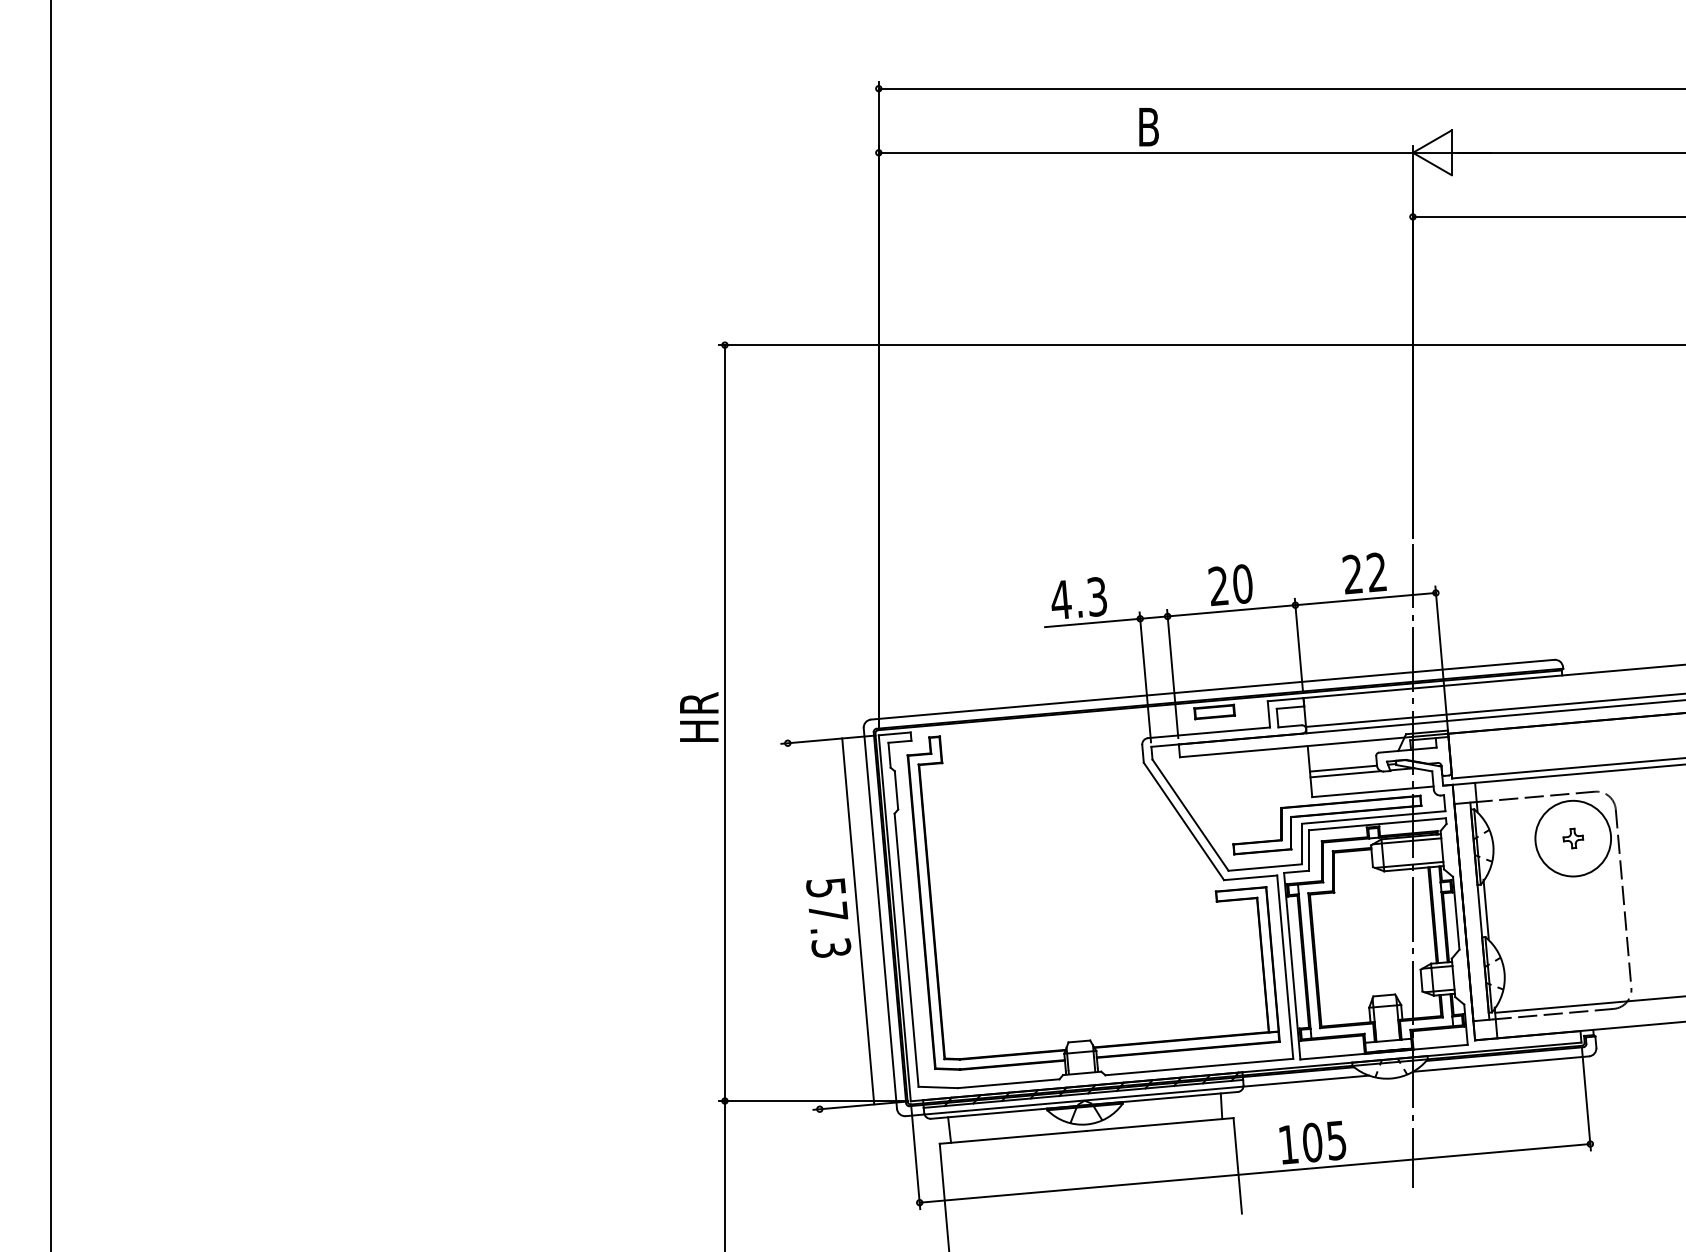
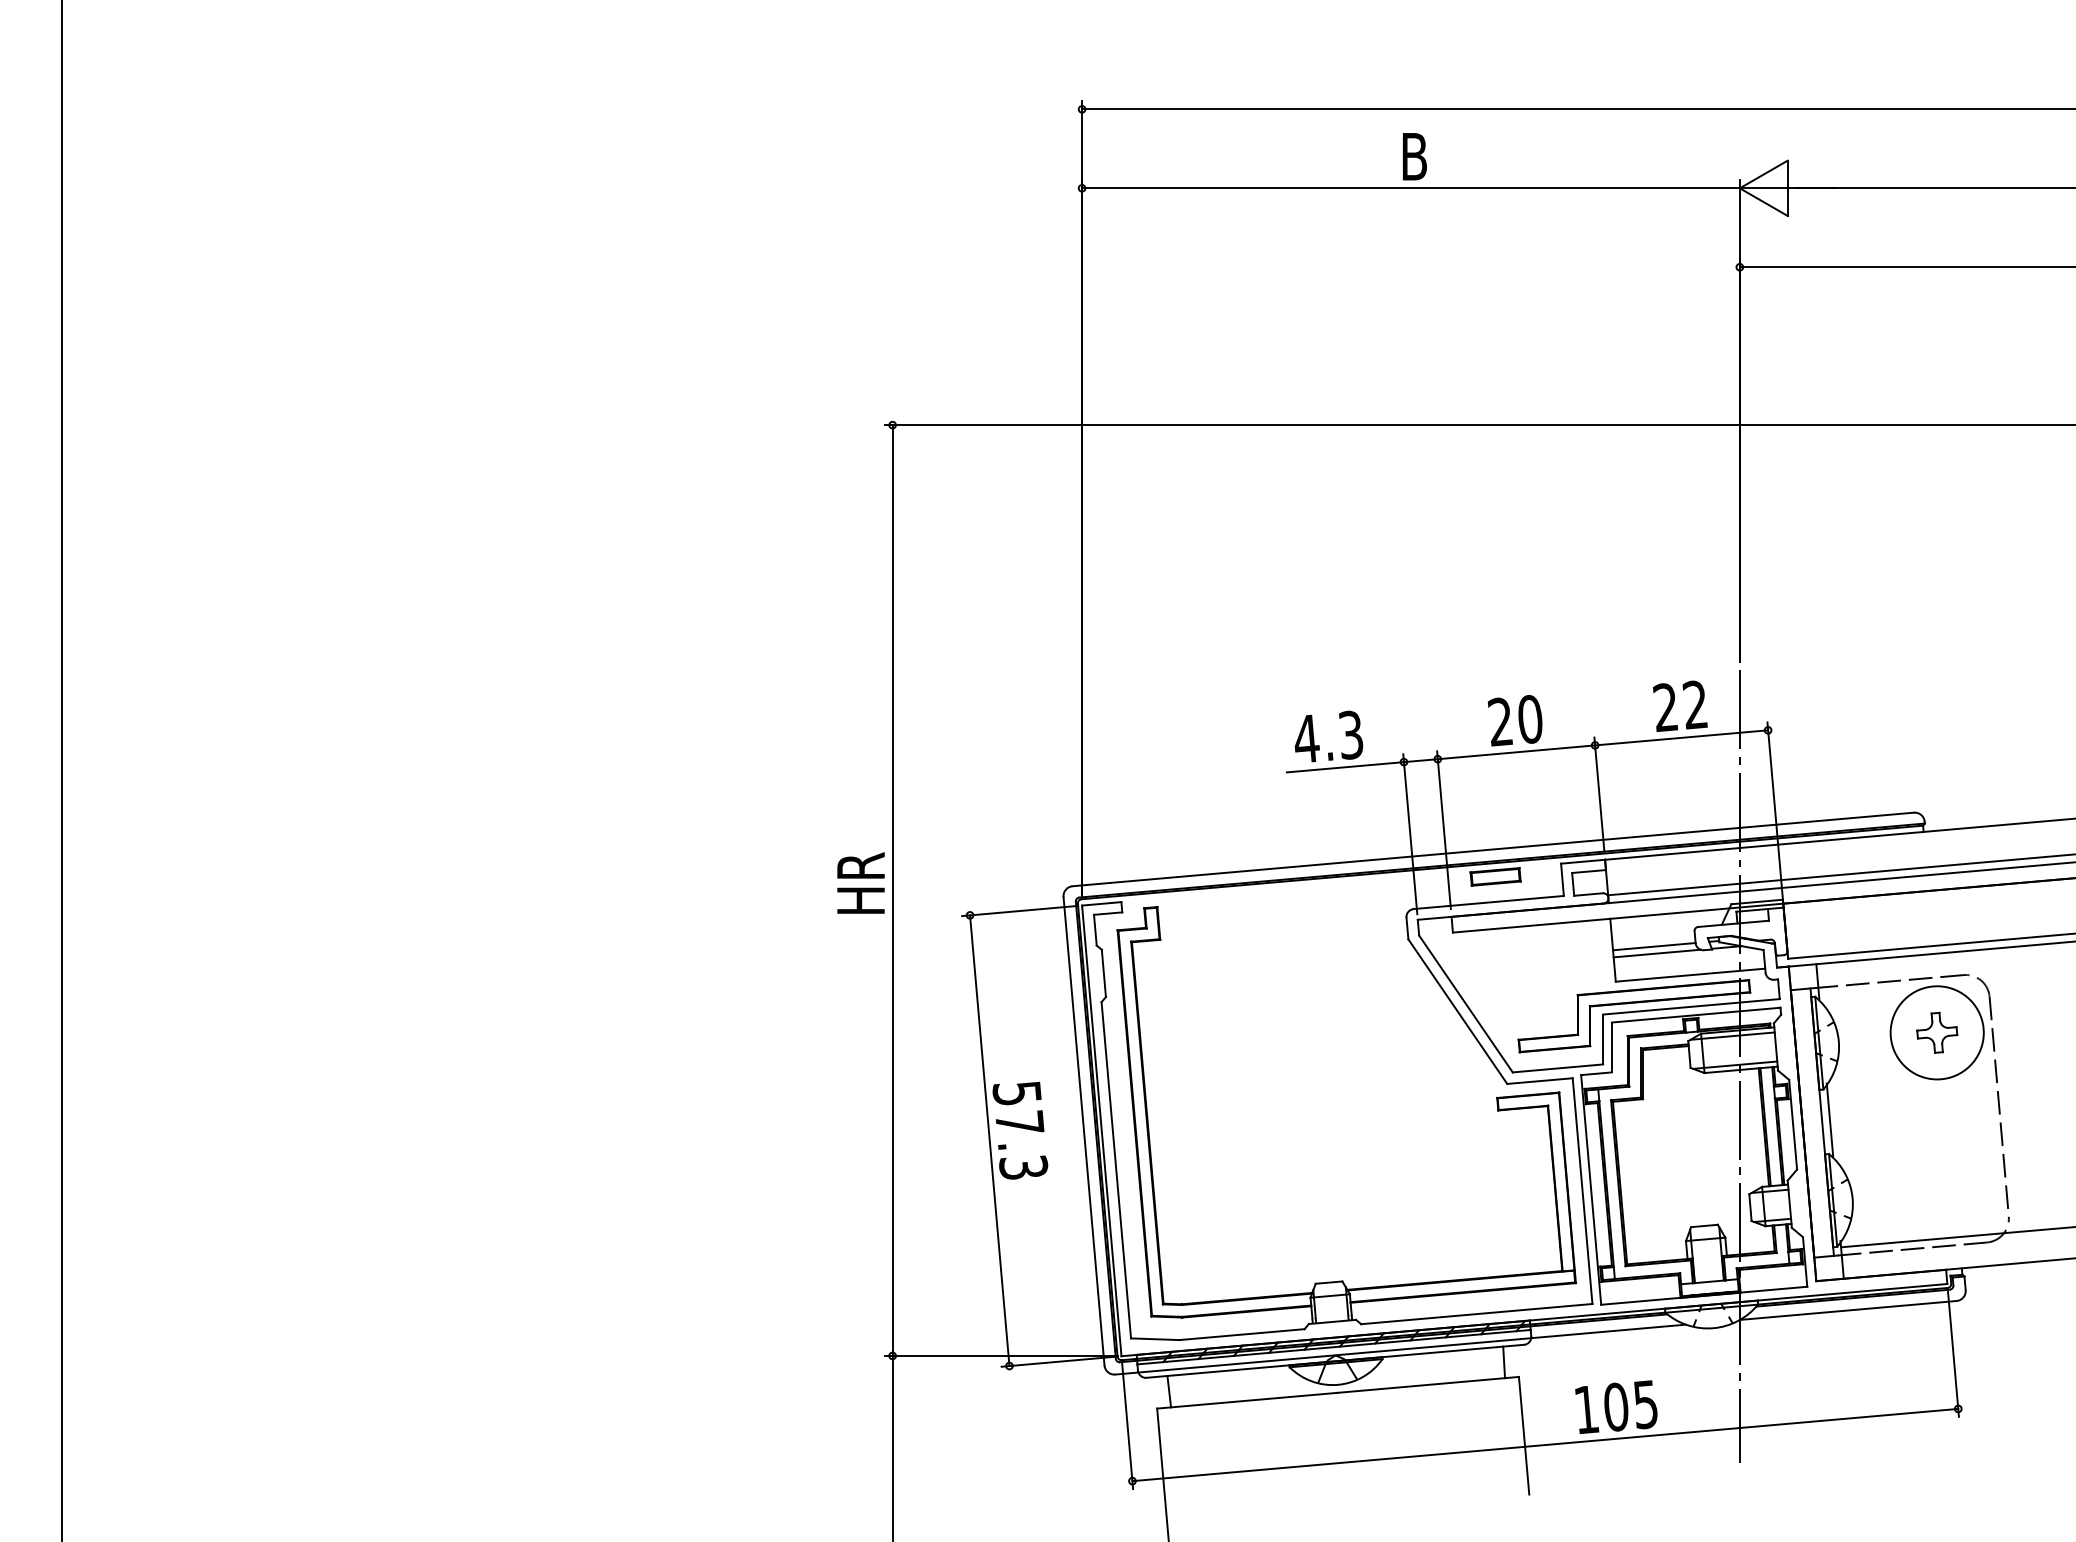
part: (1573, 838) -> (1937, 1032), size x1.67
line: (858, 921) -> (989, 1140), moved

